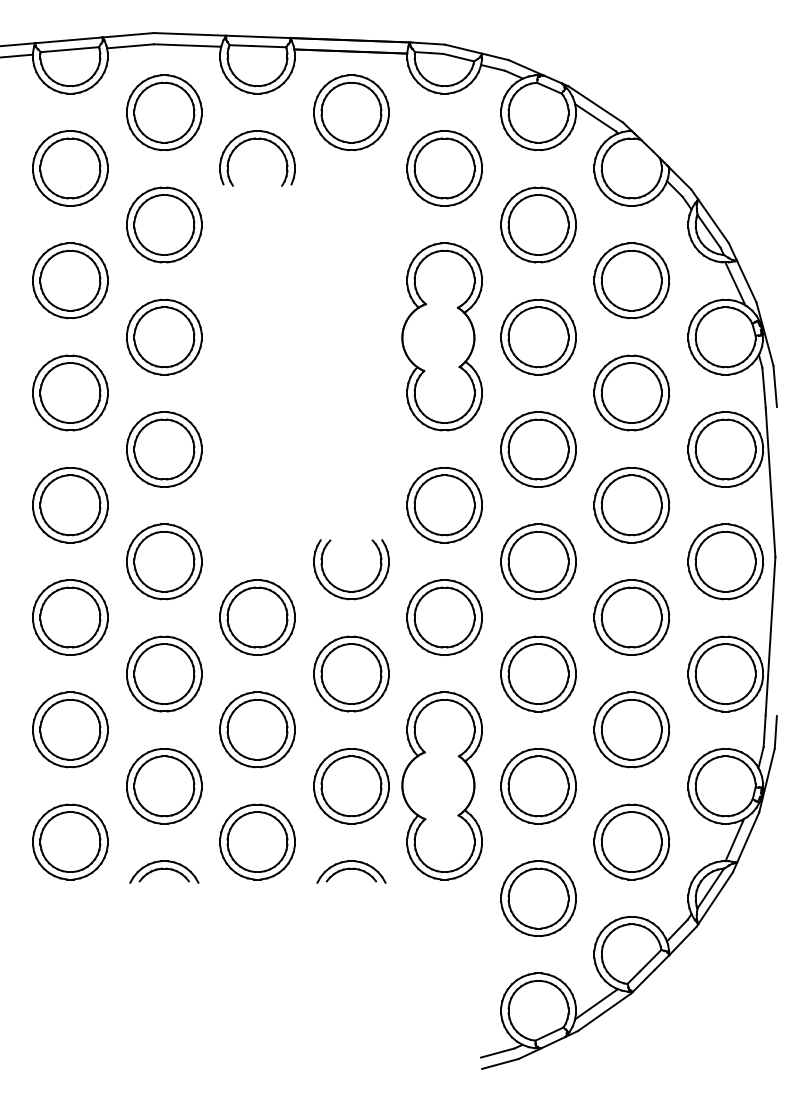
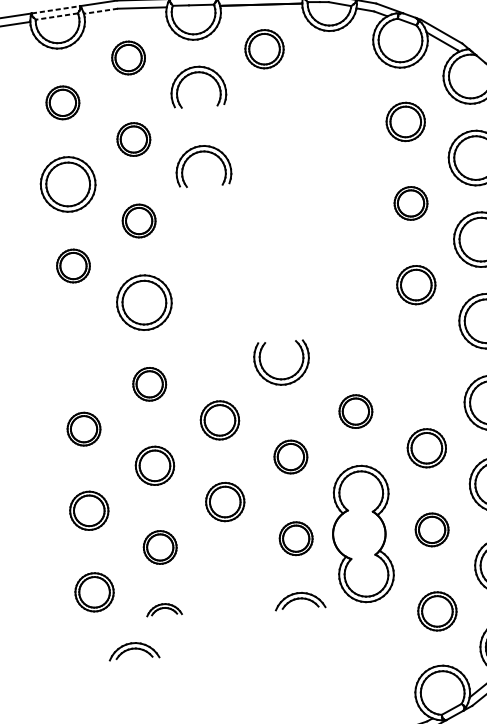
line: (69, 40) -> (56, 9), solid -> dashed
line: (130, 46) -> (100, 11), solid -> dashed
line: (69, 49) -> (56, 16), solid -> dashed
part: (164, 112) -> (128, 57), size x0.6
part: (351, 112) -> (264, 48), size x0.7
part: (70, 168) -> (62, 102), size x0.6
part: (444, 168) -> (334, 85), removed
part: (164, 224) -> (133, 139), size x0.6
part: (538, 224) -> (405, 121), size x0.7
part: (251, 249) -> (198, 153), added
part: (164, 336) -> (139, 220), size x0.6
part: (441, 336) -> (340, 207), removed
part: (538, 336) -> (410, 202), size x0.6
part: (70, 392) -> (73, 265), size x0.6
part: (538, 449) -> (416, 285), size x0.7
part: (70, 504) -> (78, 347), removed
part: (444, 504) -> (350, 329), removed
part: (164, 561) -> (149, 384), size x0.6
part: (538, 561) -> (421, 366), removed
part: (349, 590) -> (281, 378), moved
part: (70, 617) -> (84, 429), size x0.6
part: (257, 617) -> (219, 420), size x0.7
part: (444, 617) -> (355, 411), size x0.6
part: (164, 673) -> (155, 465), size x0.7
part: (351, 673) -> (290, 456), size x0.6
part: (538, 673) -> (426, 447), size x0.7
part: (70, 729) -> (89, 510), size x0.7
part: (257, 729) -> (225, 501), size x0.7
part: (164, 786) -> (160, 547), size x0.6
part: (351, 786) -> (296, 538), size x0.6
part: (538, 786) -> (432, 529), size x0.6
part: (70, 841) -> (94, 591), size x0.7
part: (257, 841) -> (230, 583), removed
part: (164, 871) -> (164, 609), size x0.7
part: (538, 898) -> (437, 611), size x0.7
part: (119, 925) -> (134, 650), added

